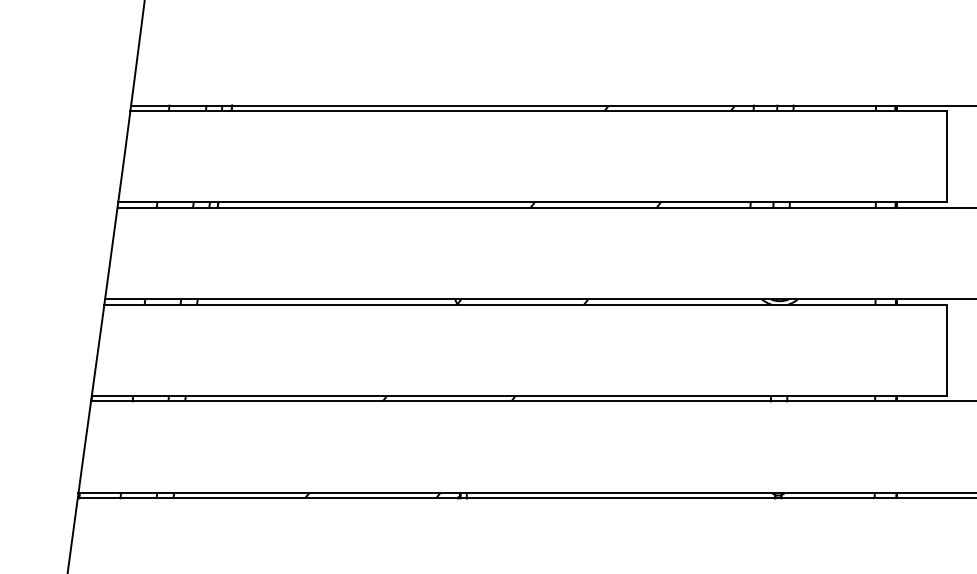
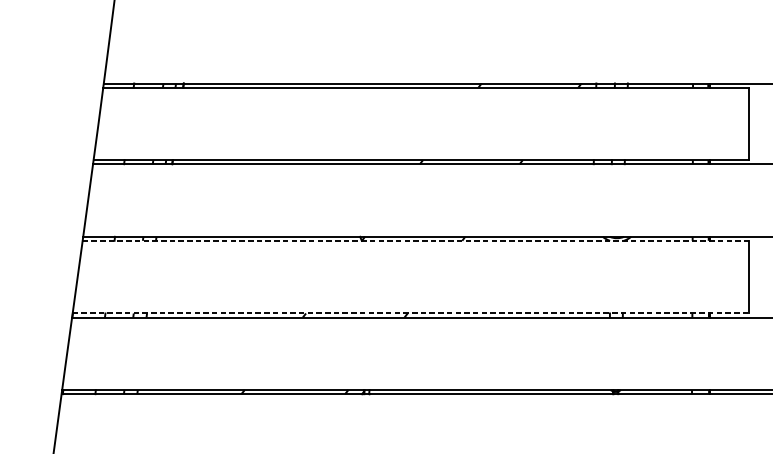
line: (526, 304) -> (416, 240), solid -> dashed
line: (519, 396) -> (411, 313), solid -> dashed

